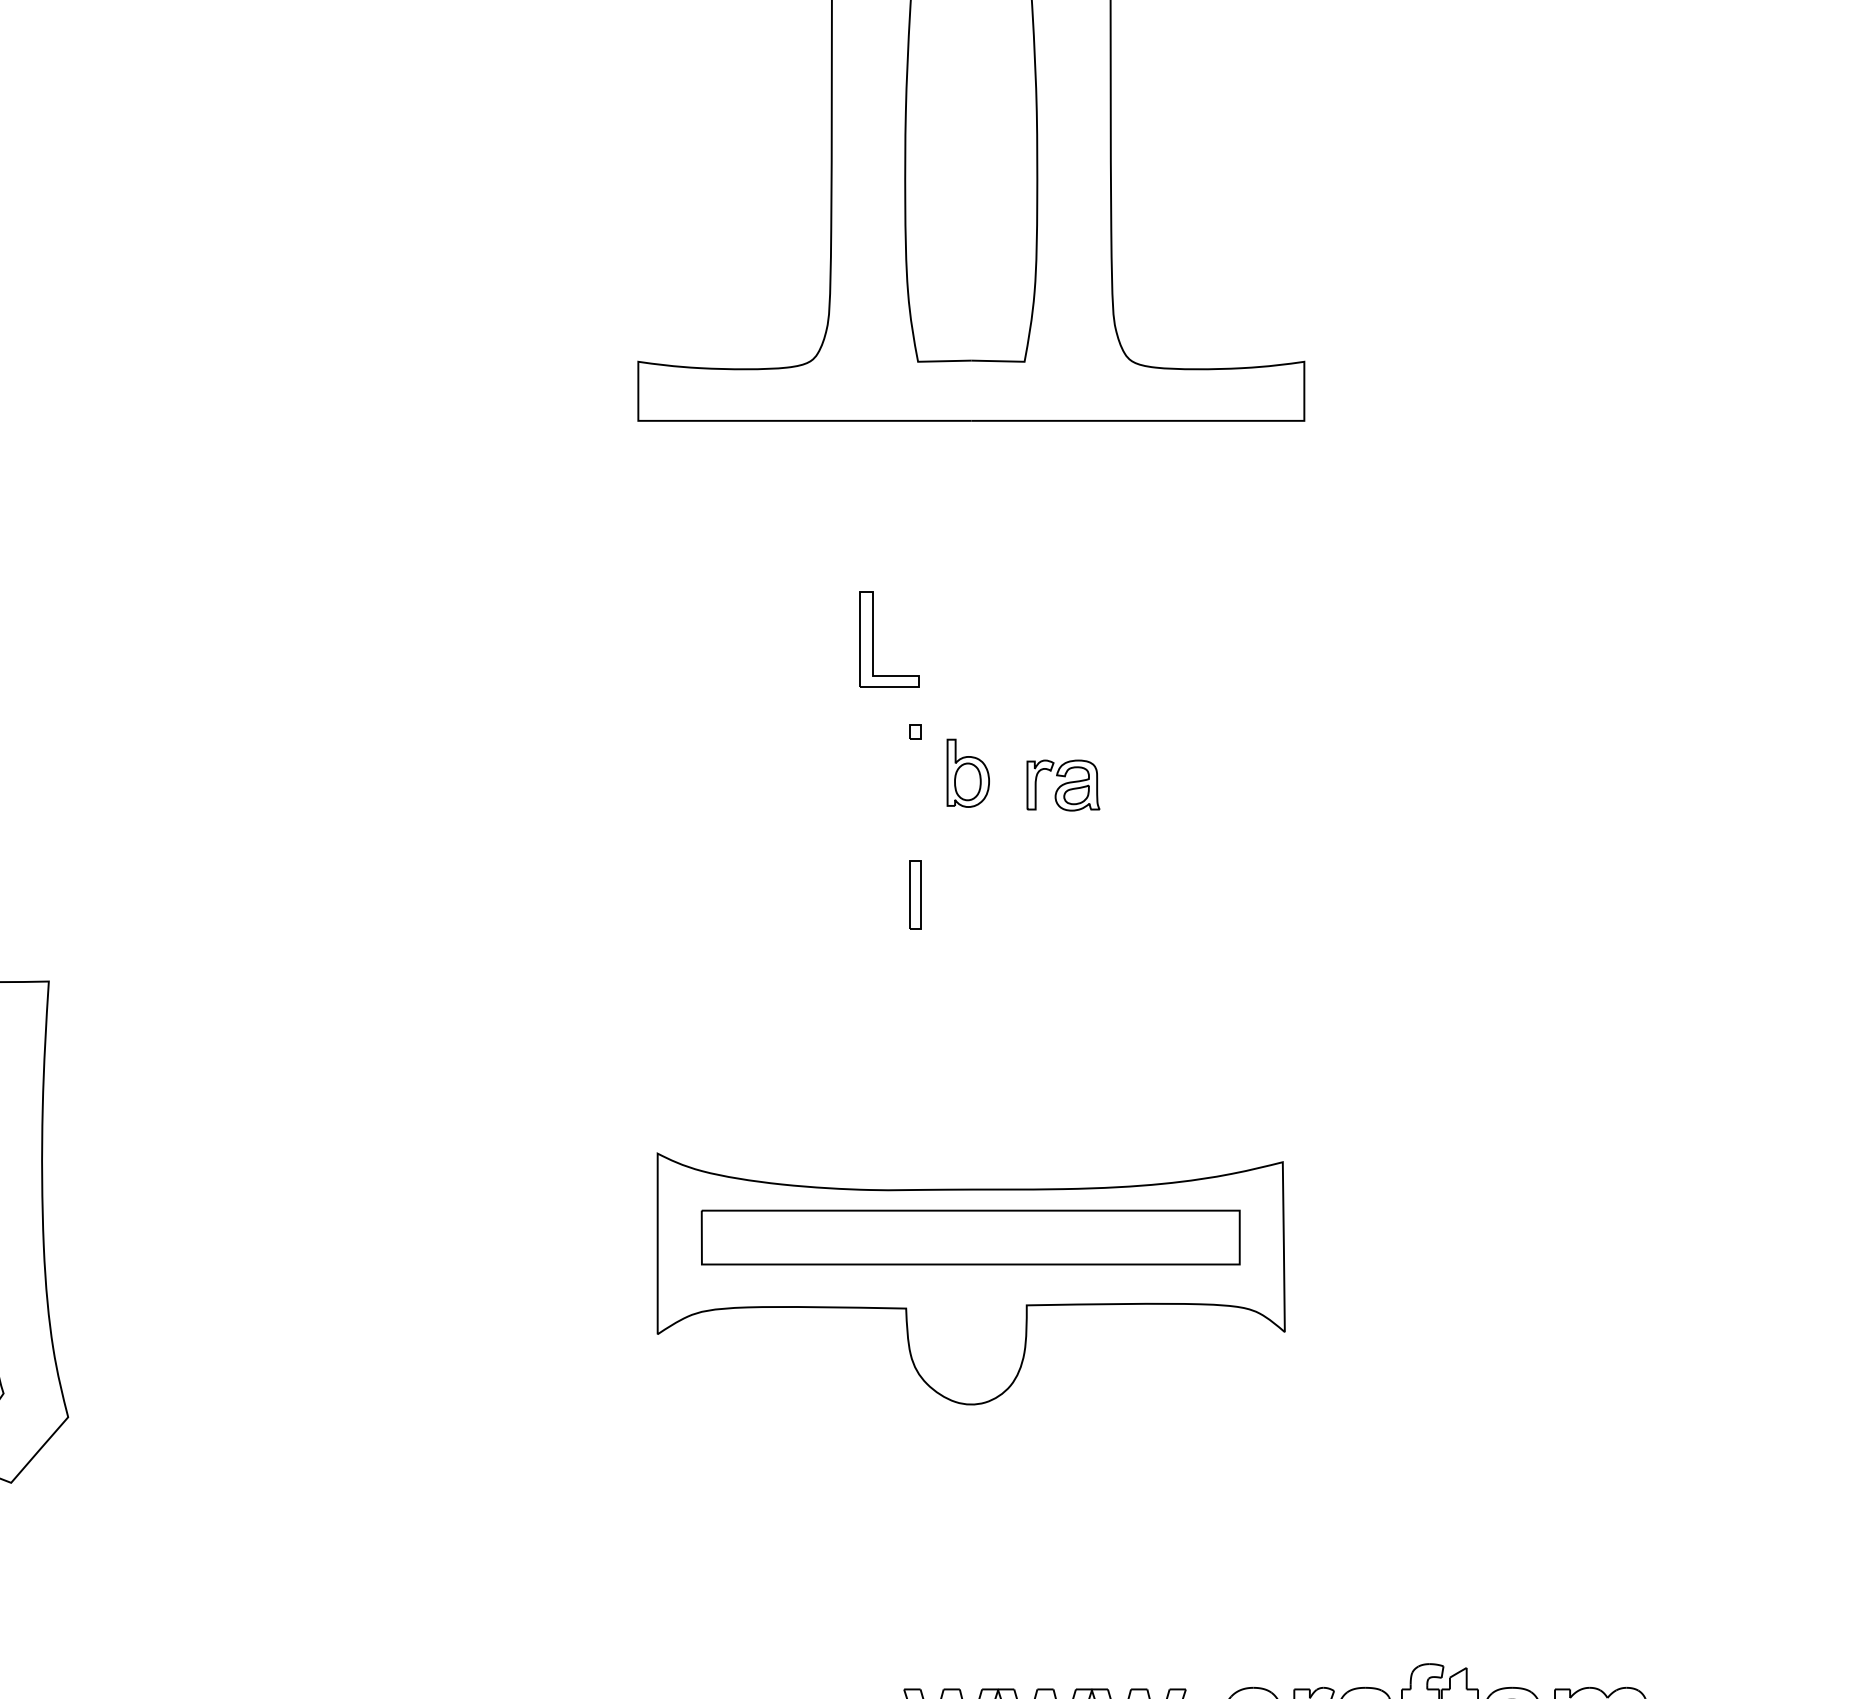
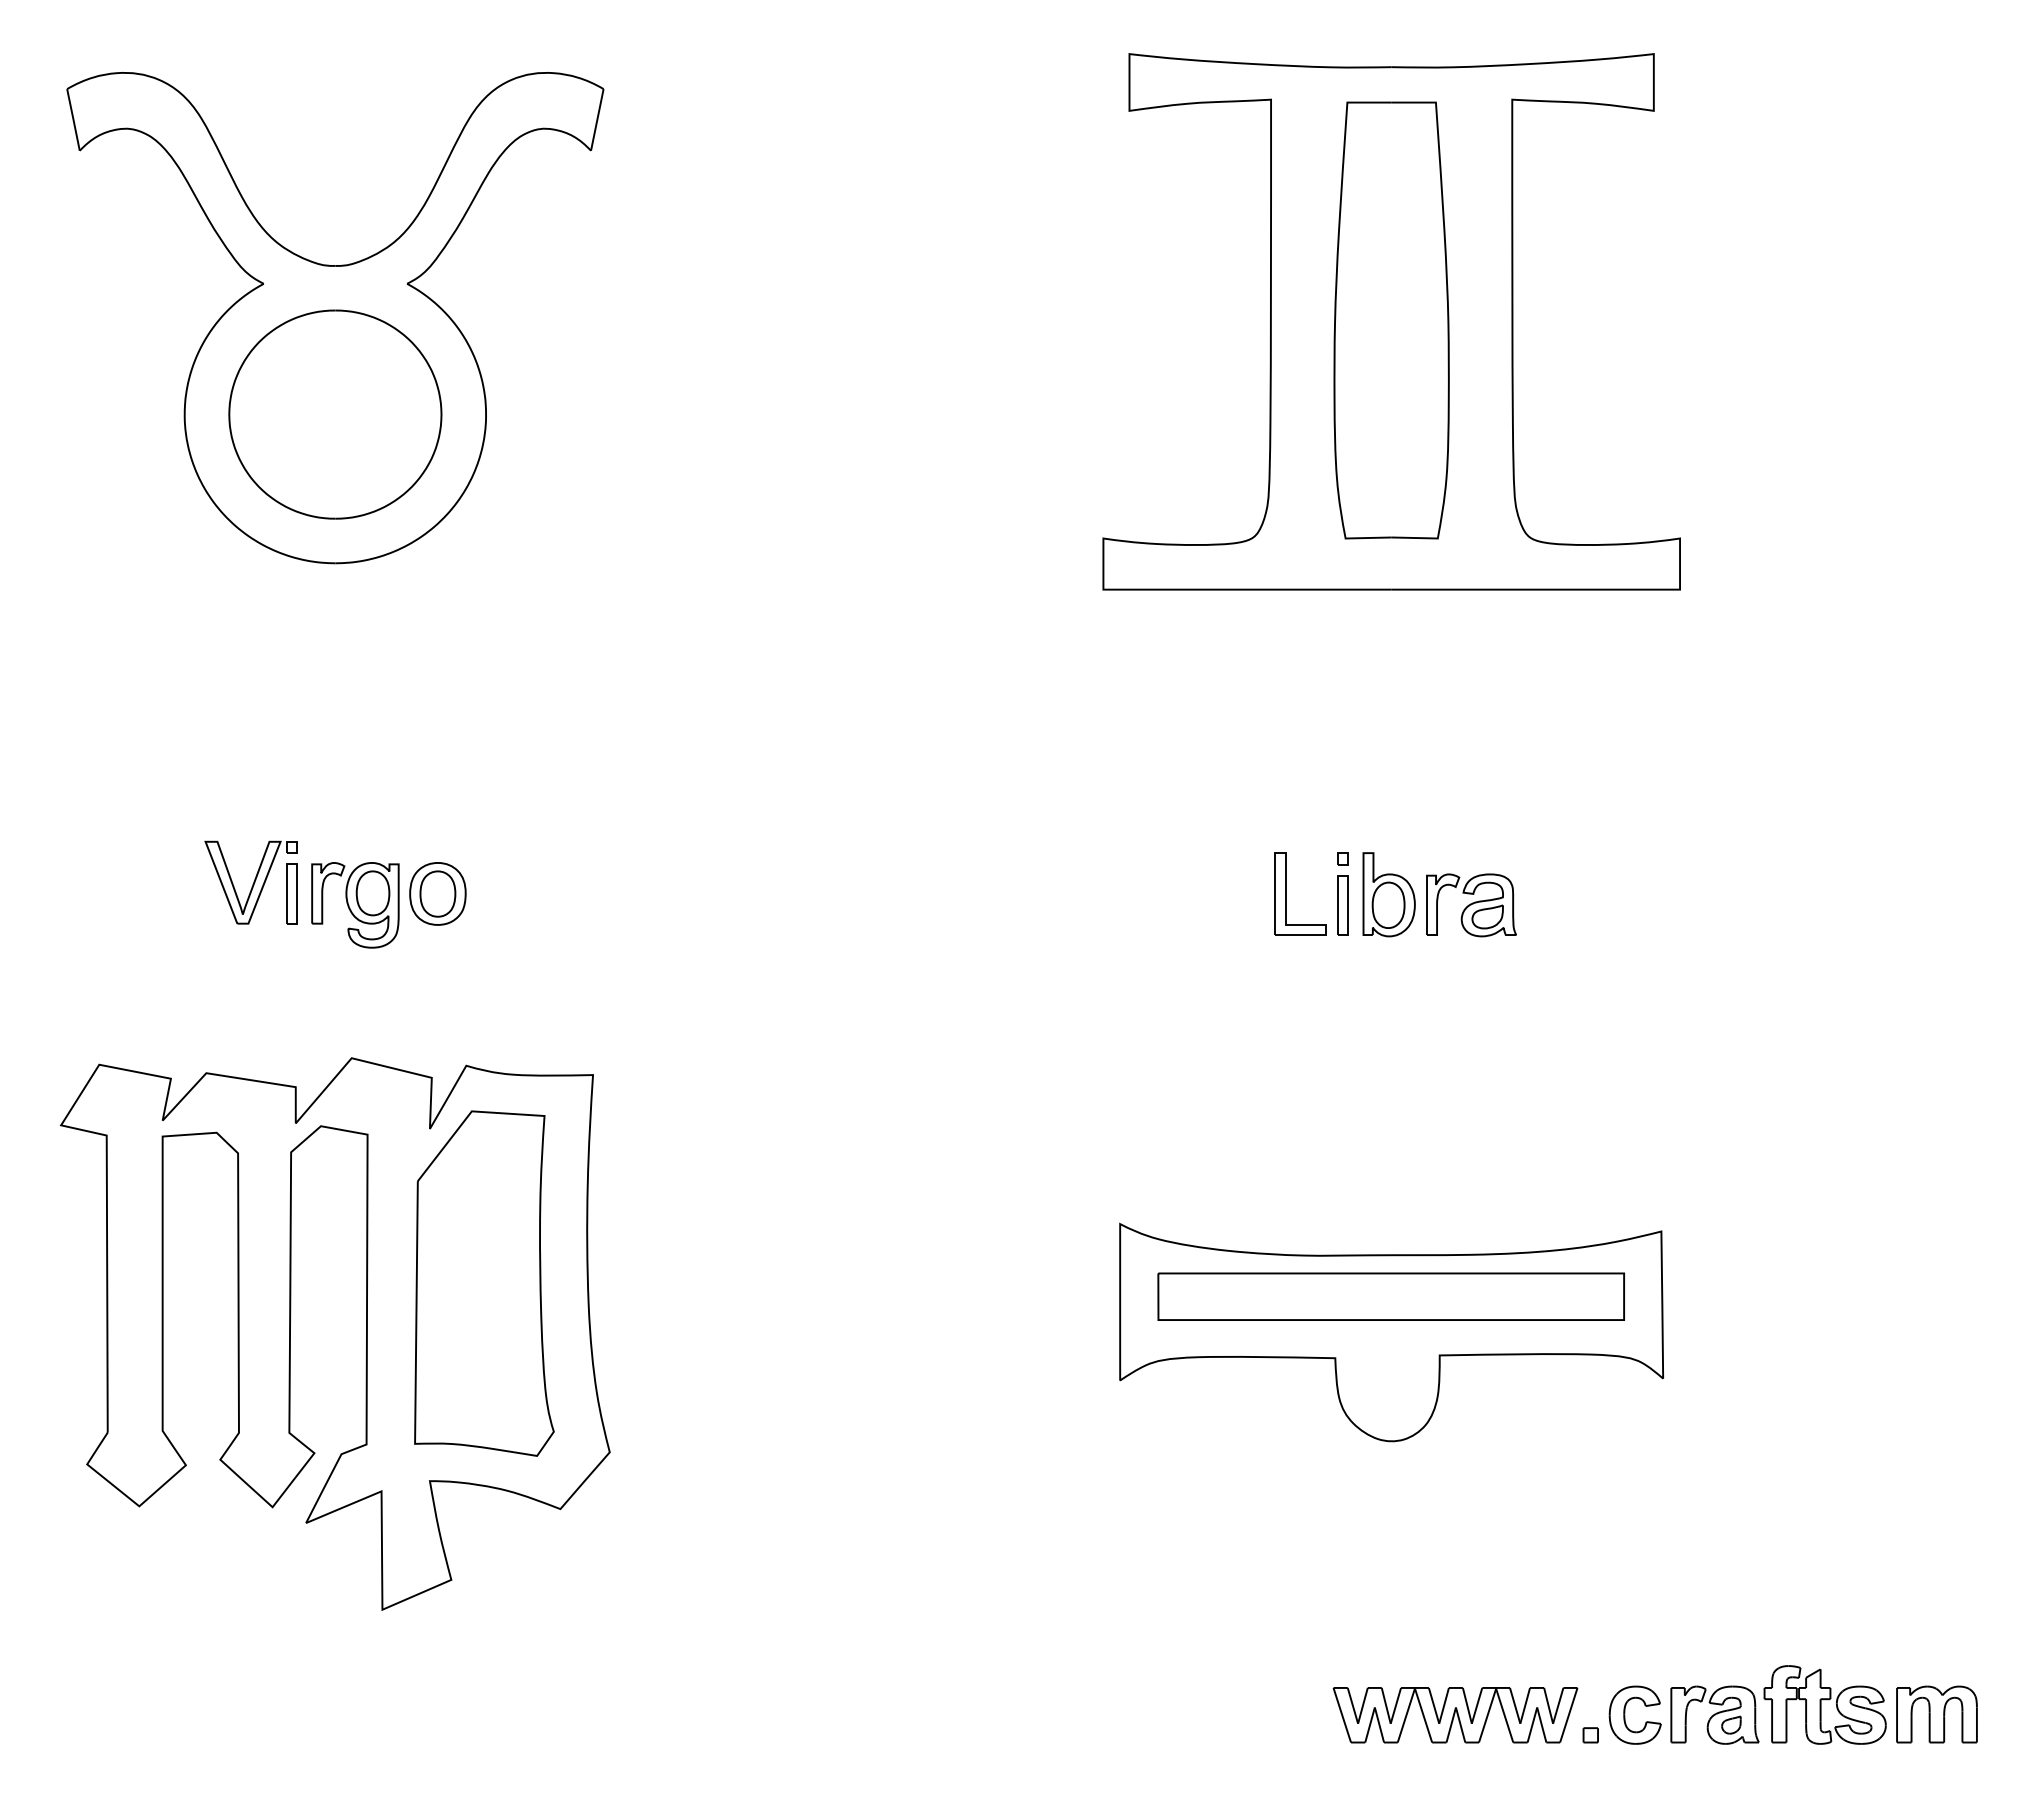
part: (872, 638) -> (1286, 893), moved
part: (967, 772) -> (1388, 894), size x1.43
part: (1063, 785) -> (1471, 905), size x1.43
part: (914, 895) -> (1342, 905), moved

